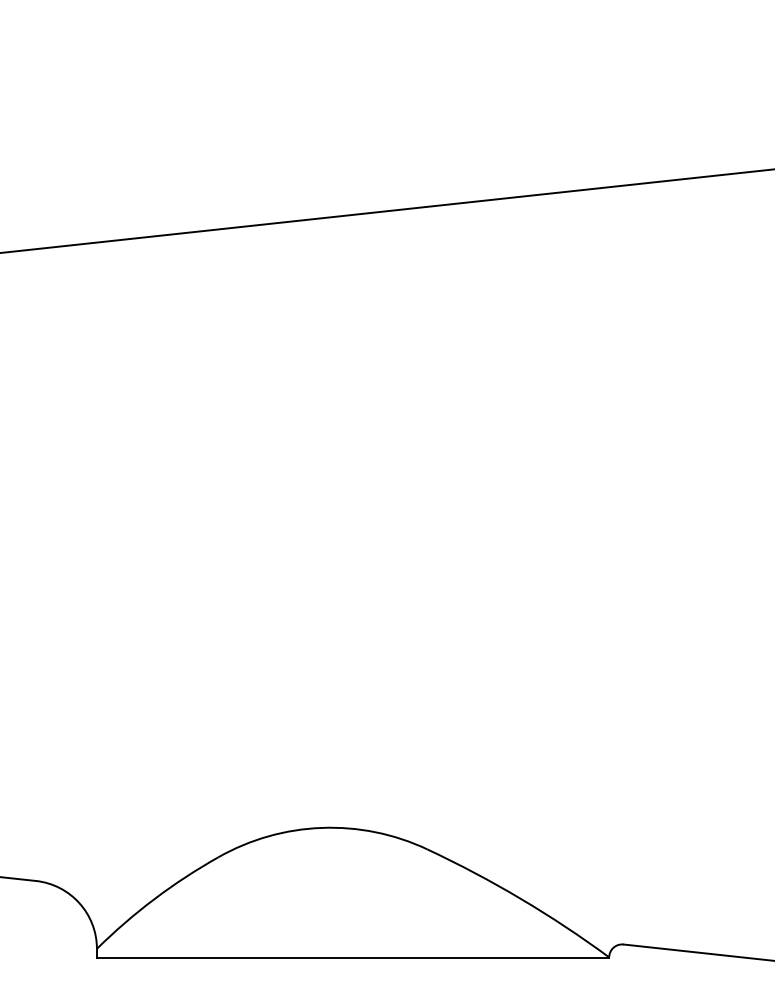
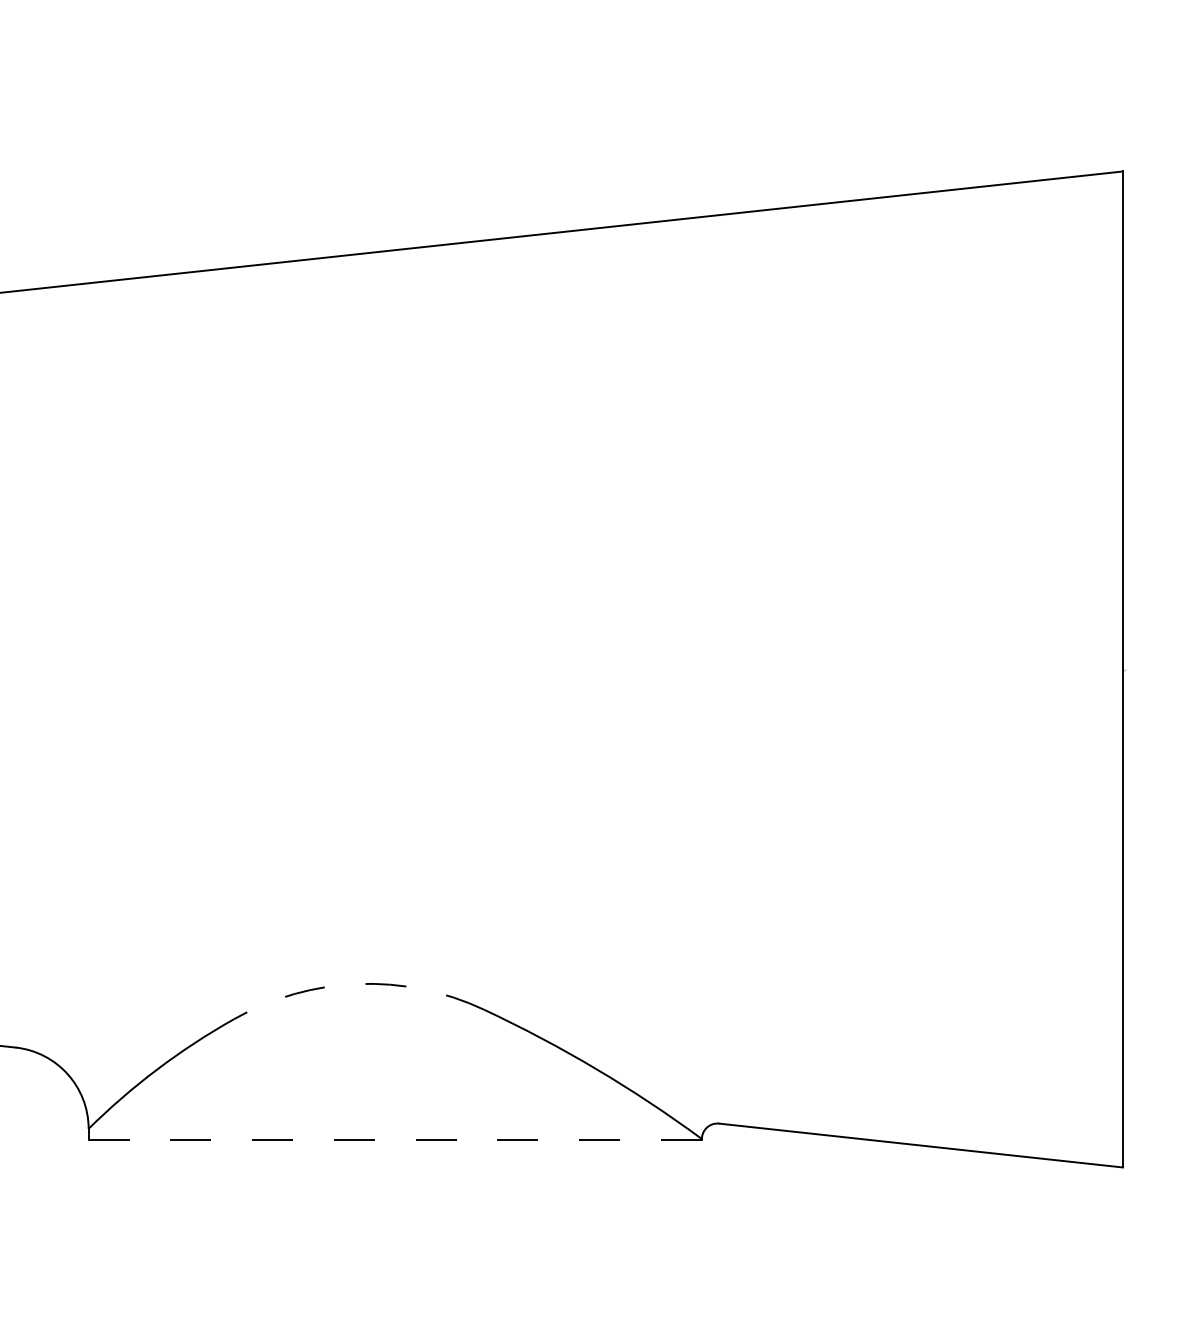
arc: (322, 828) -> (358, 984), solid -> dashed
line: (353, 957) -> (395, 1139), solid -> dashed

